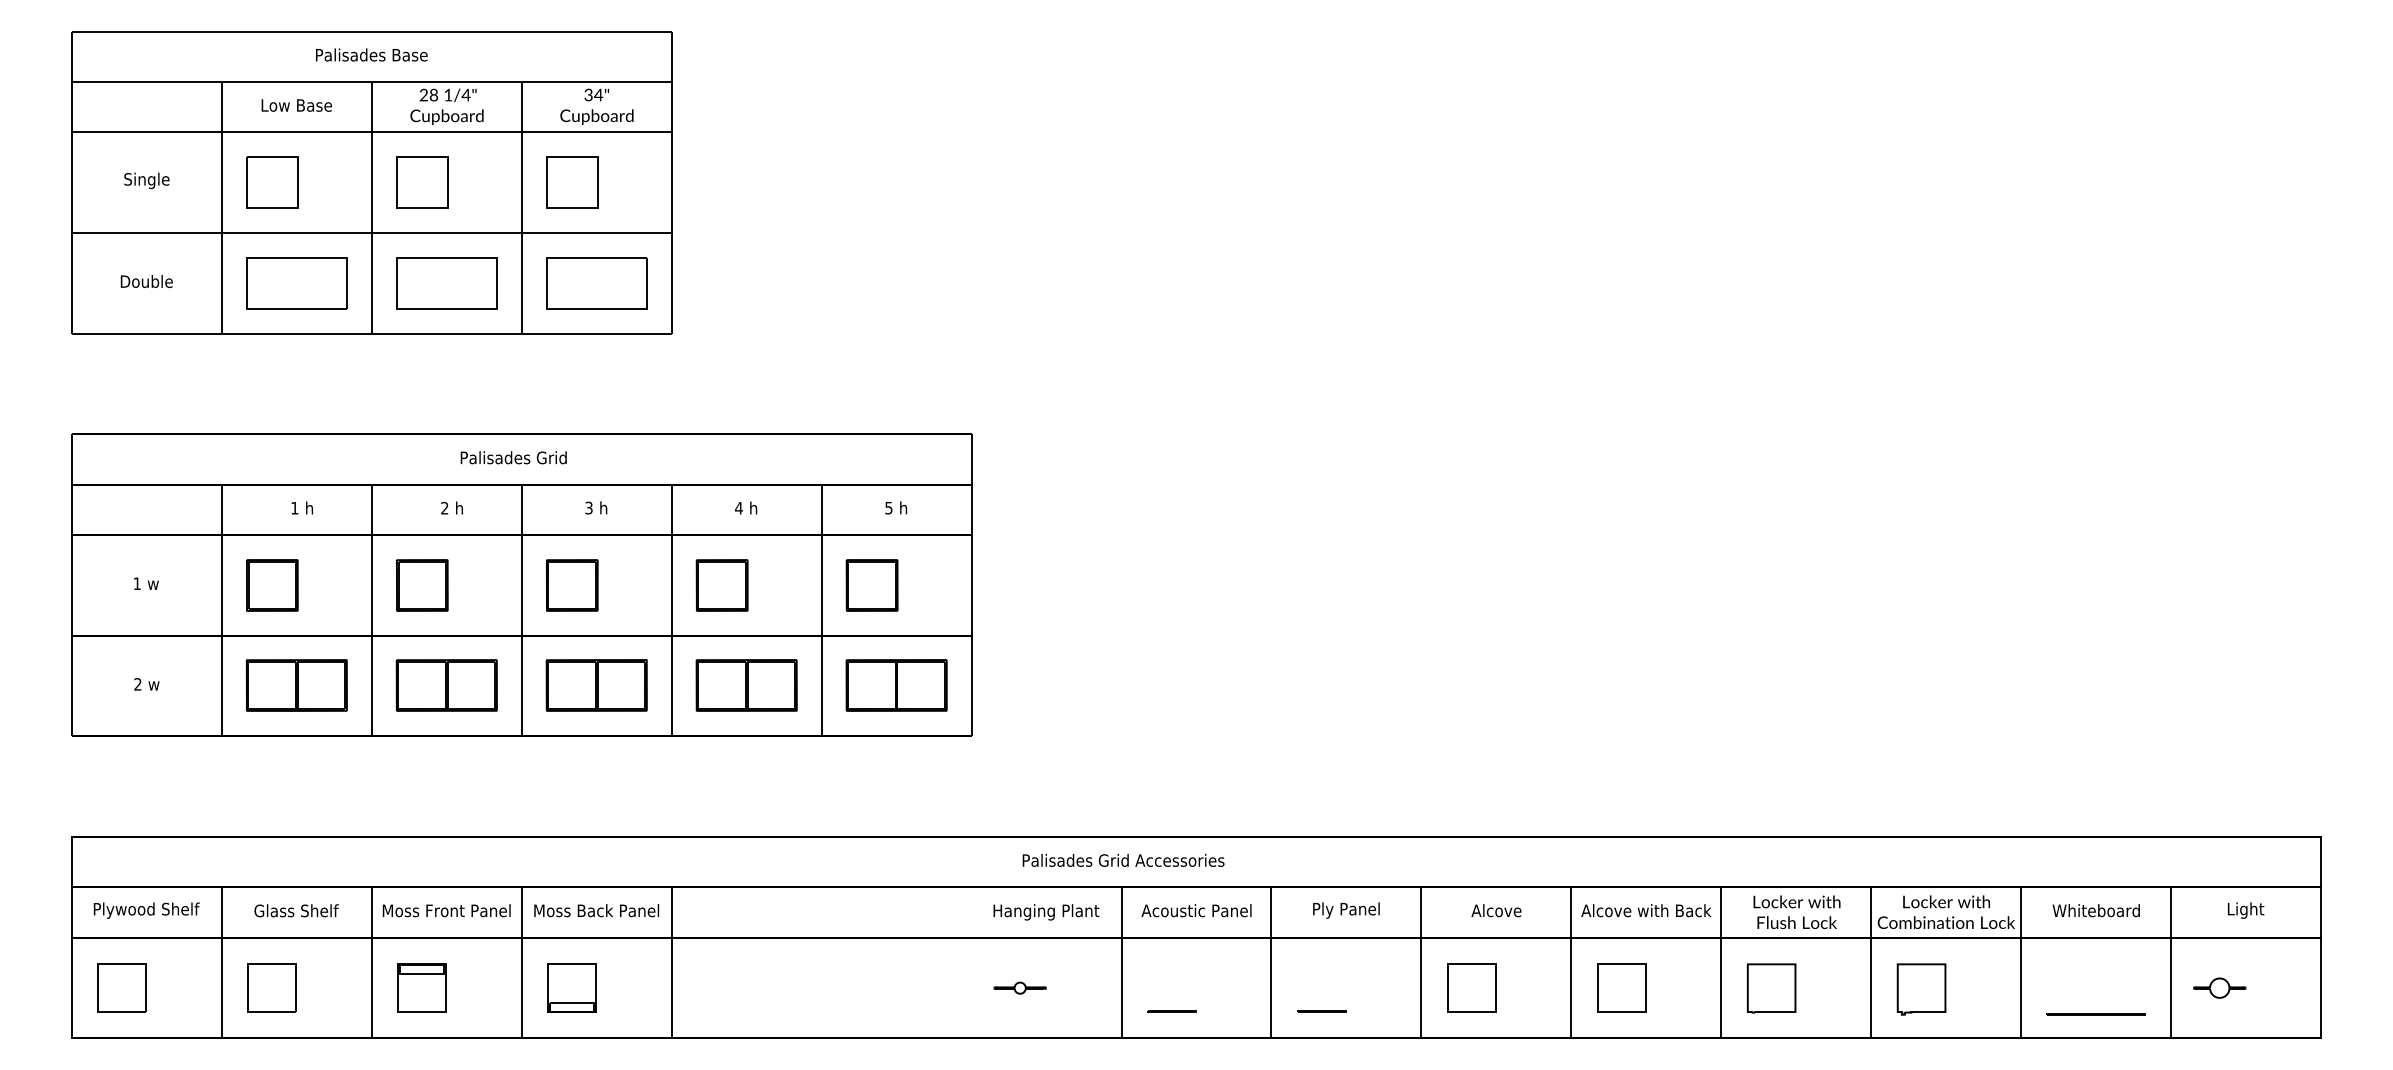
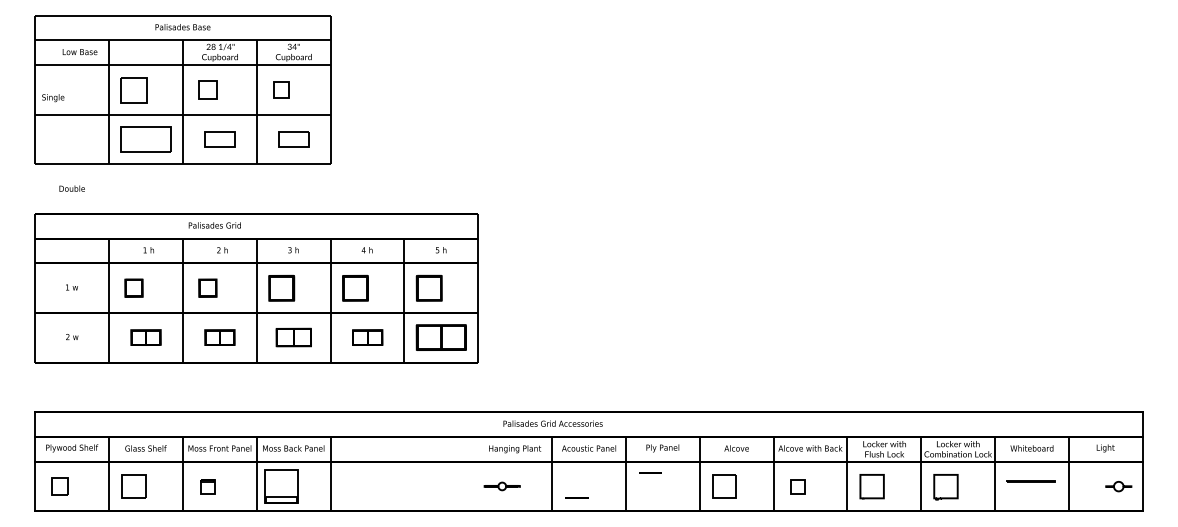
text: (295, 106) -> (79, 52), moved
text: (147, 181) -> (53, 98), moved
part: (421, 181) -> (207, 89), size x0.7
part: (571, 181) -> (281, 89), size x0.6
text: (145, 281) -> (71, 188), moved
part: (445, 283) -> (219, 139), size x0.6
part: (596, 283) -> (293, 139), size x0.6
text: (513, 457) -> (214, 225), moved
part: (271, 583) -> (133, 287), size x0.7
part: (421, 583) -> (207, 287), size x0.7
part: (295, 685) -> (145, 337), size x0.6
part: (445, 685) -> (219, 337), size x0.6
part: (596, 685) -> (293, 337), size x0.7
part: (746, 685) -> (367, 337), size x0.6
part: (120, 987) -> (59, 486), size x0.7
part: (421, 987) -> (207, 486), size x0.6
part: (571, 987) -> (281, 486), size x1.4
part: (1018, 987) -> (501, 486), size x1.4
part: (1622, 987) -> (798, 486), size x0.6
part: (2219, 987) -> (1118, 486), moved
line: (1321, 1010) -> (650, 472), moved
line: (2095, 1014) -> (1030, 481), moved

